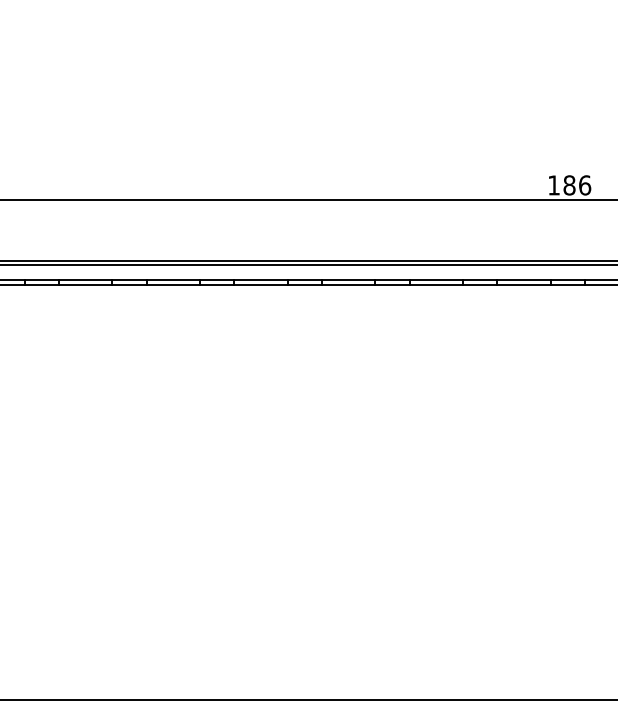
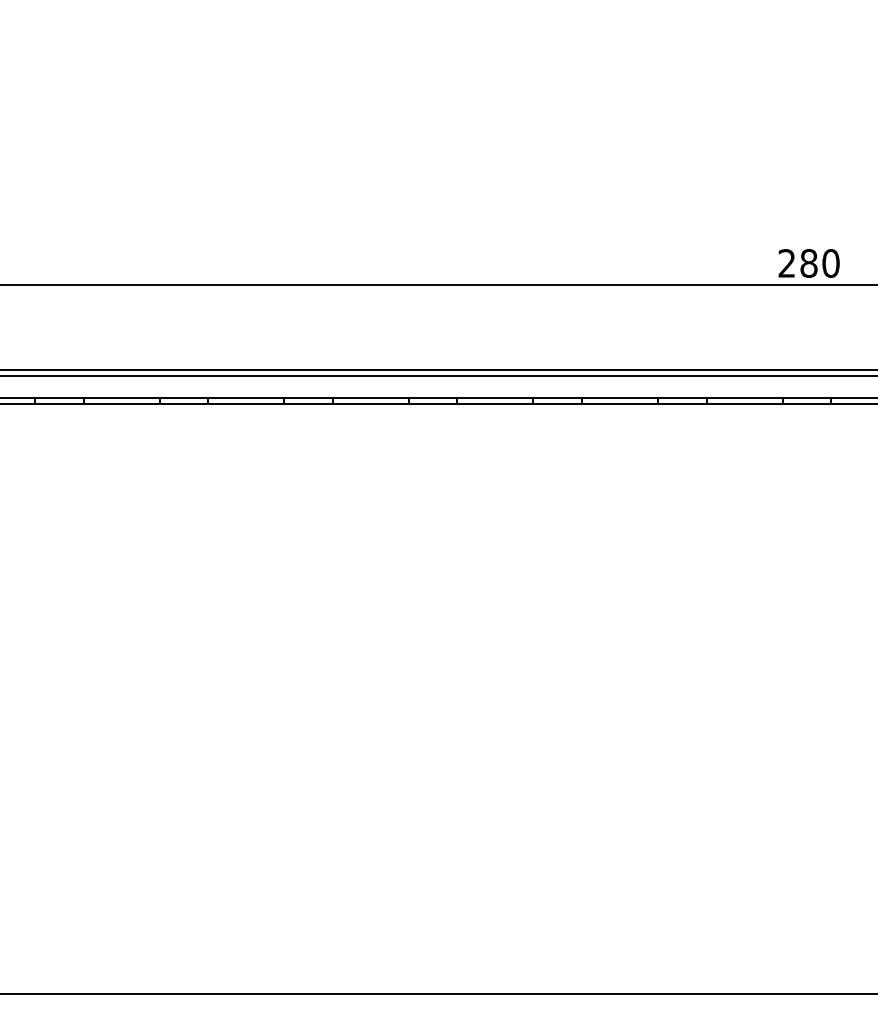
text: (569, 185) -> (808, 263), 186 -> 280

